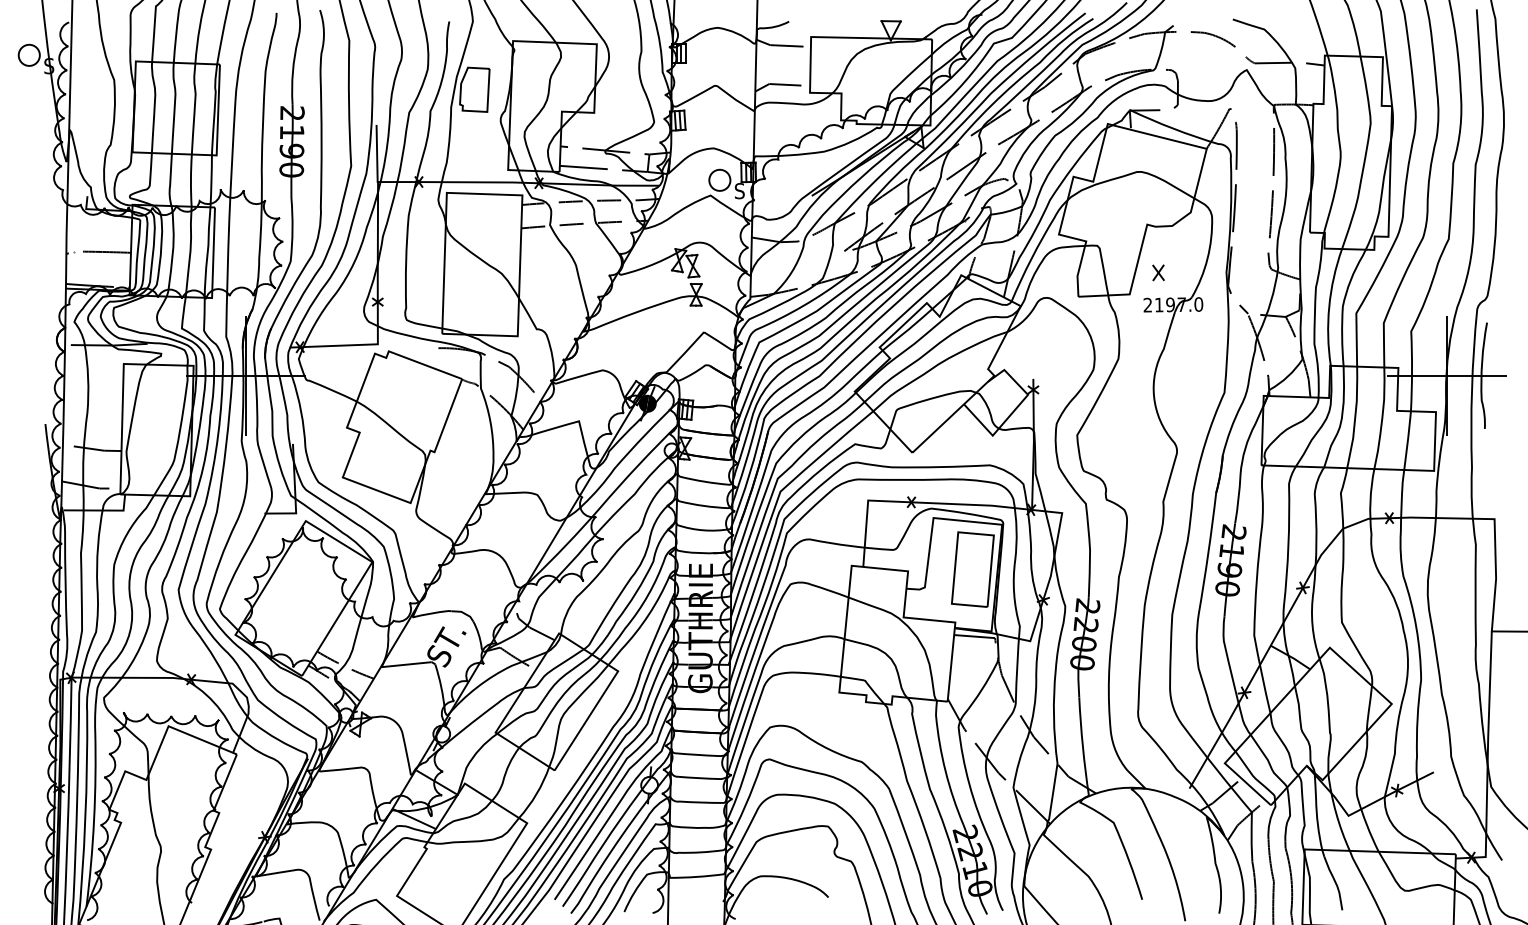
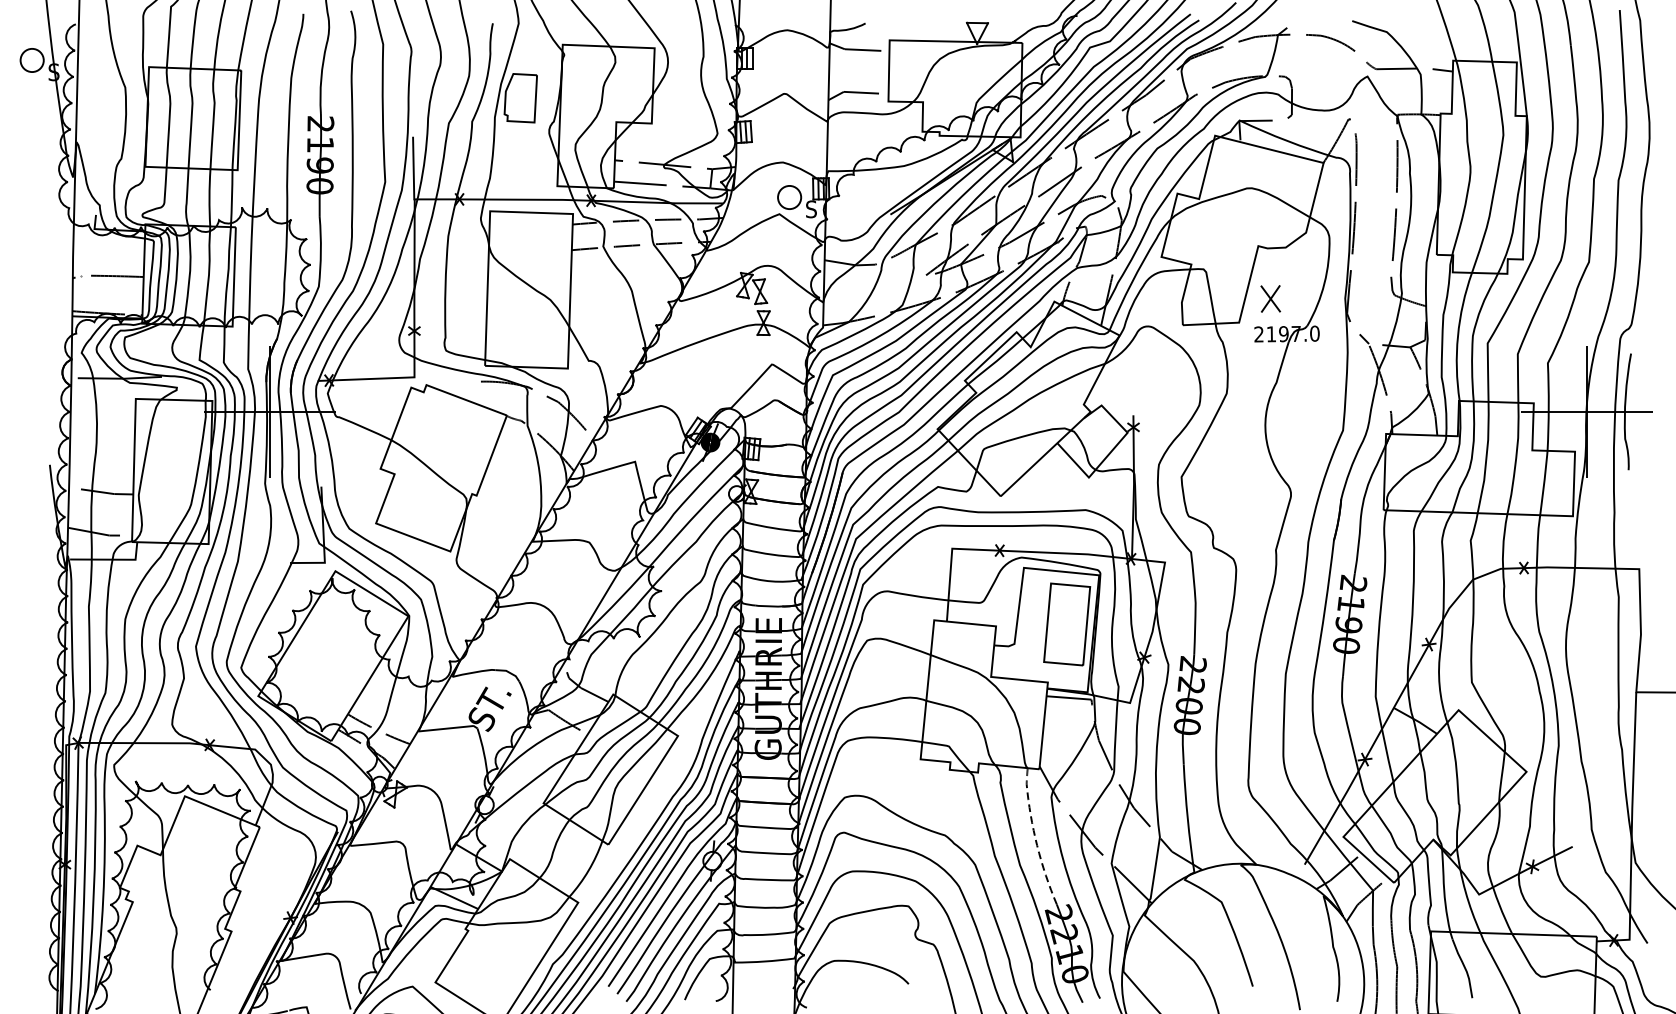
part: (1158, 272) -> (1270, 298), size x1.6
line: (943, 761) -> (1034, 834), solid -> dashed

